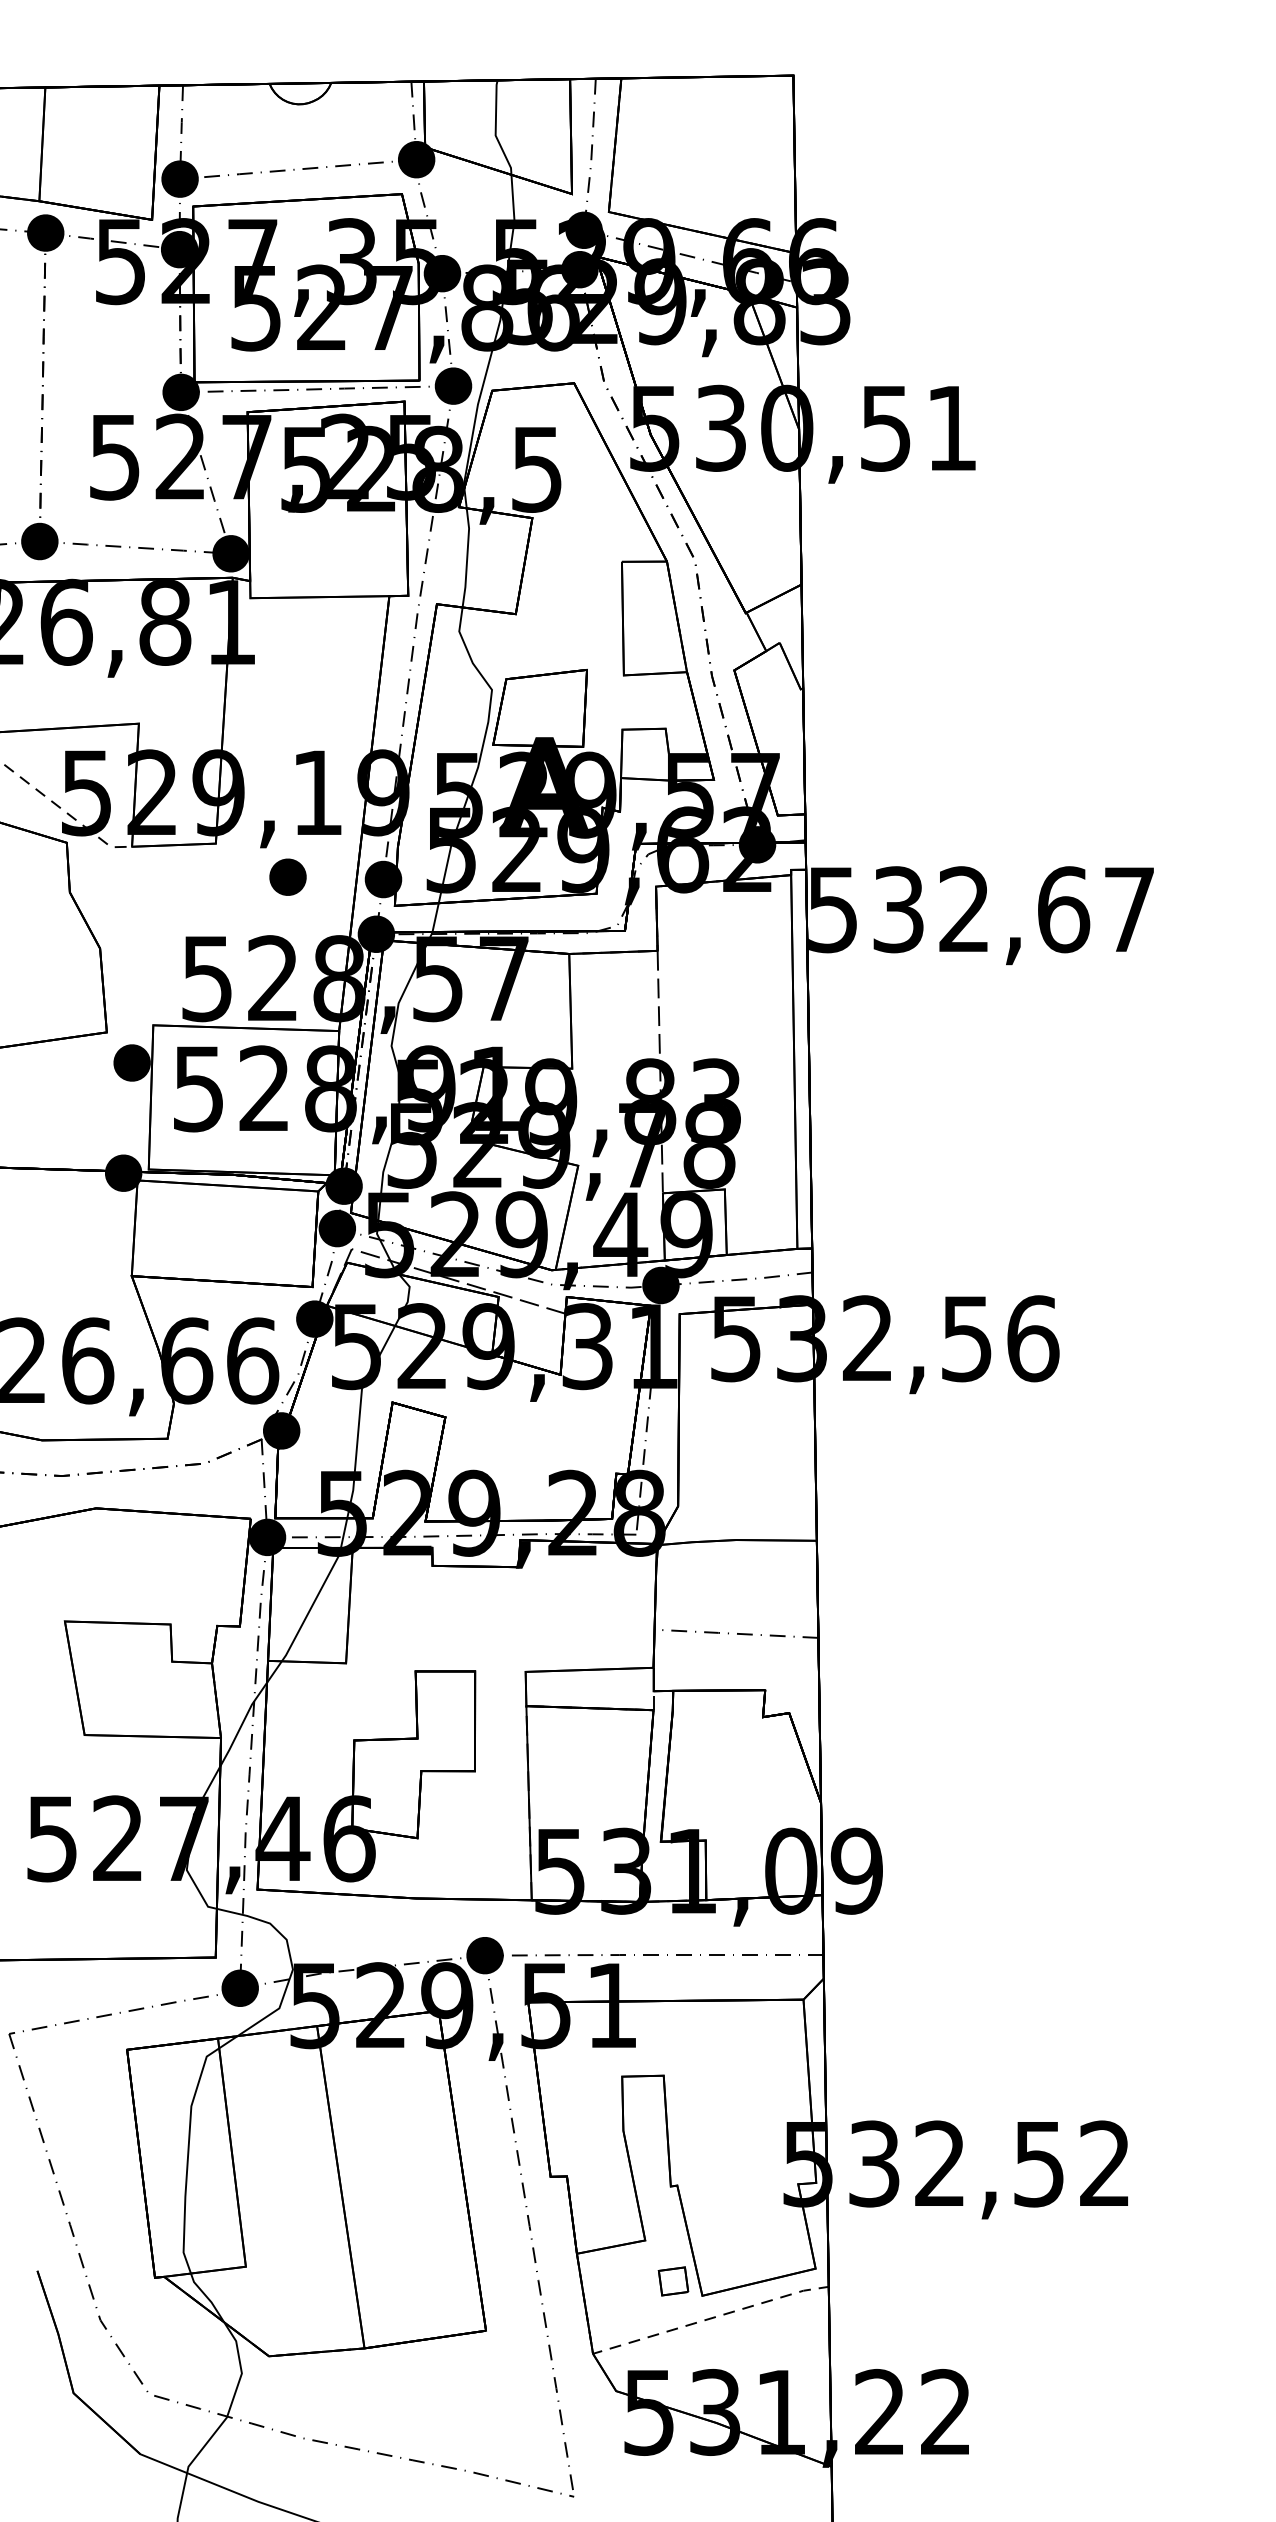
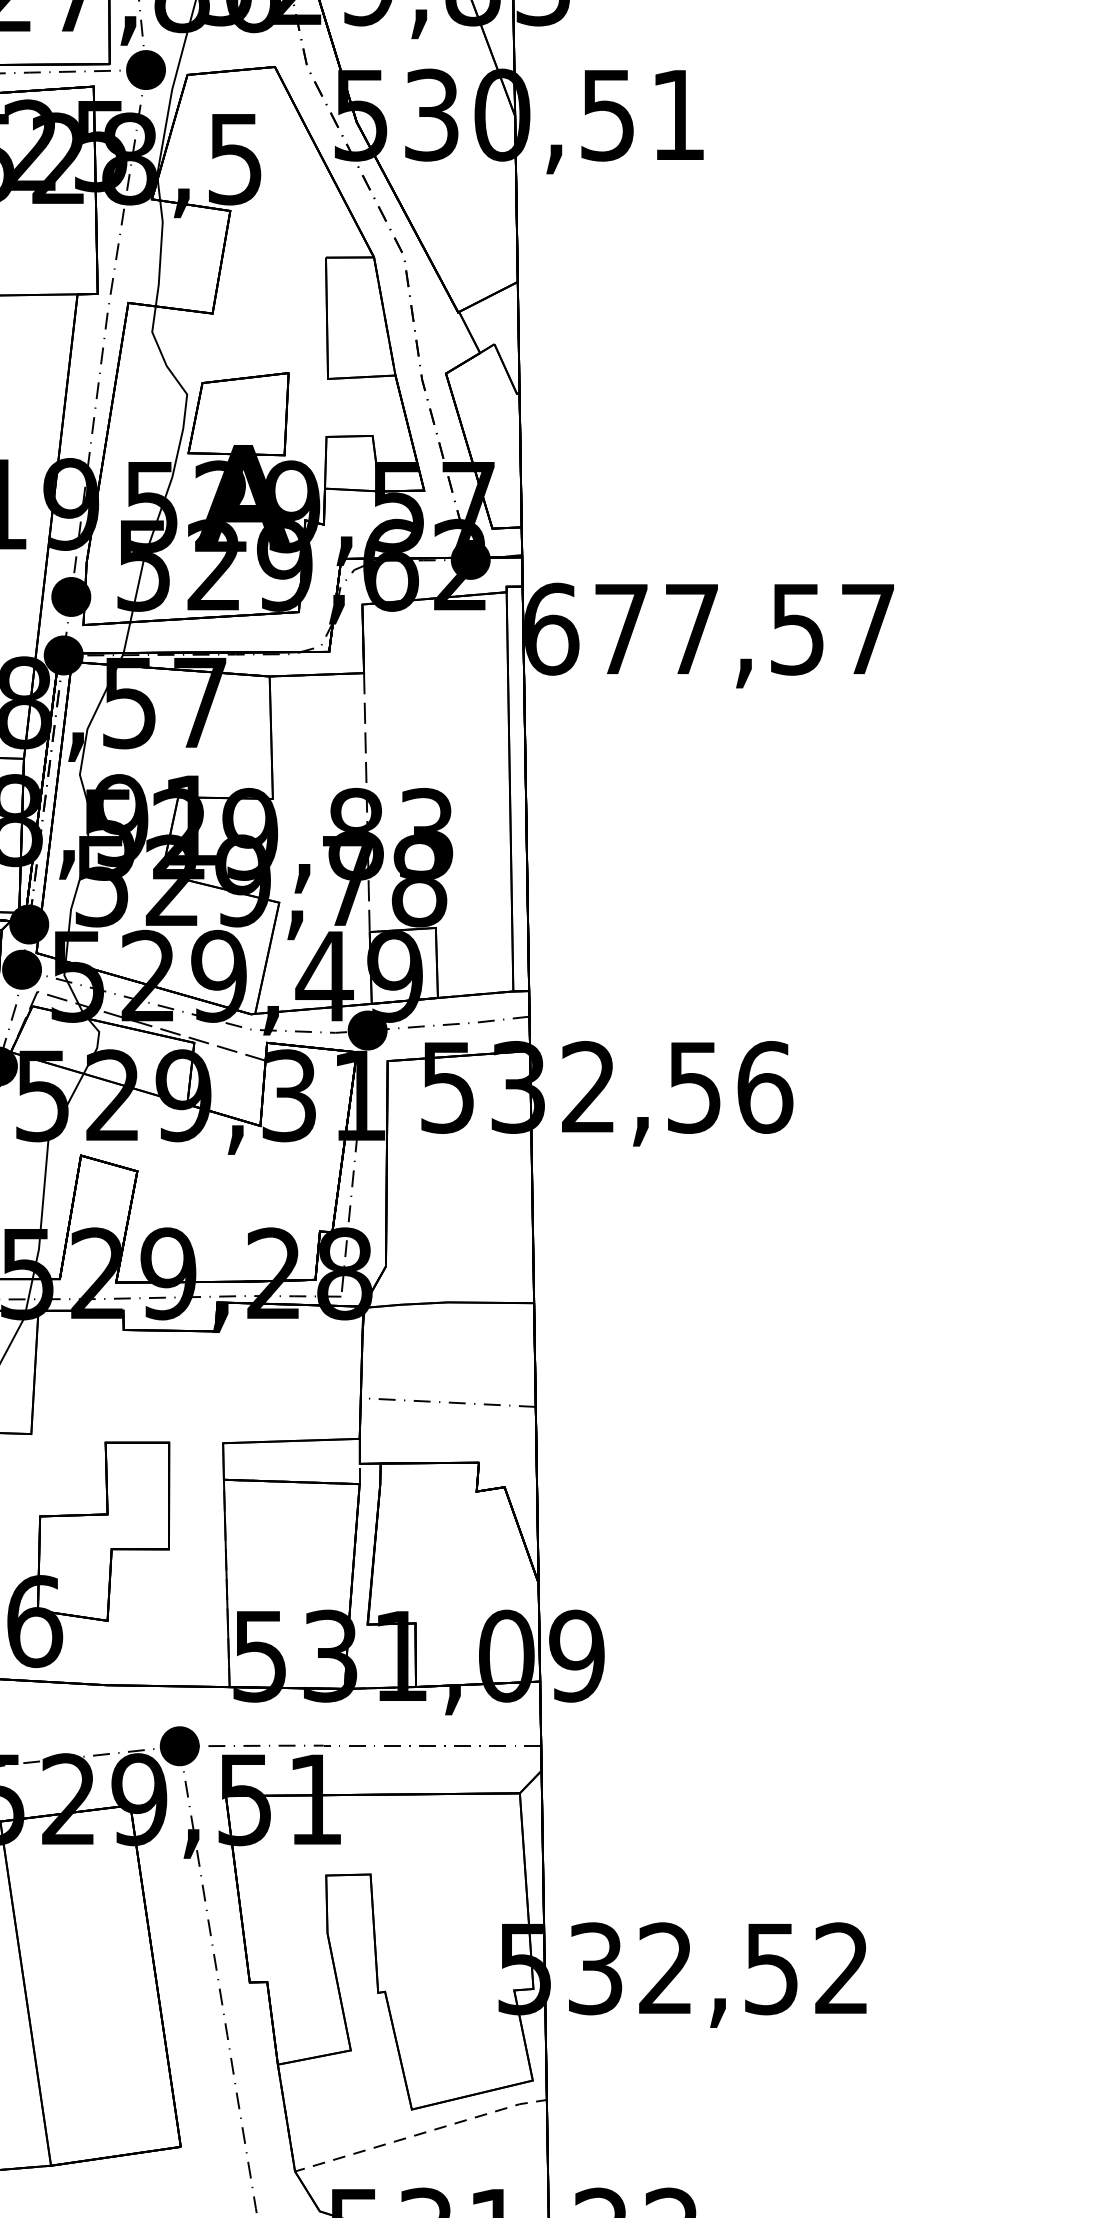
text: (949, 909) -> (675, 628), 532,67 -> 677,57
part: (673, 2281) -> (381, 2094), removed

